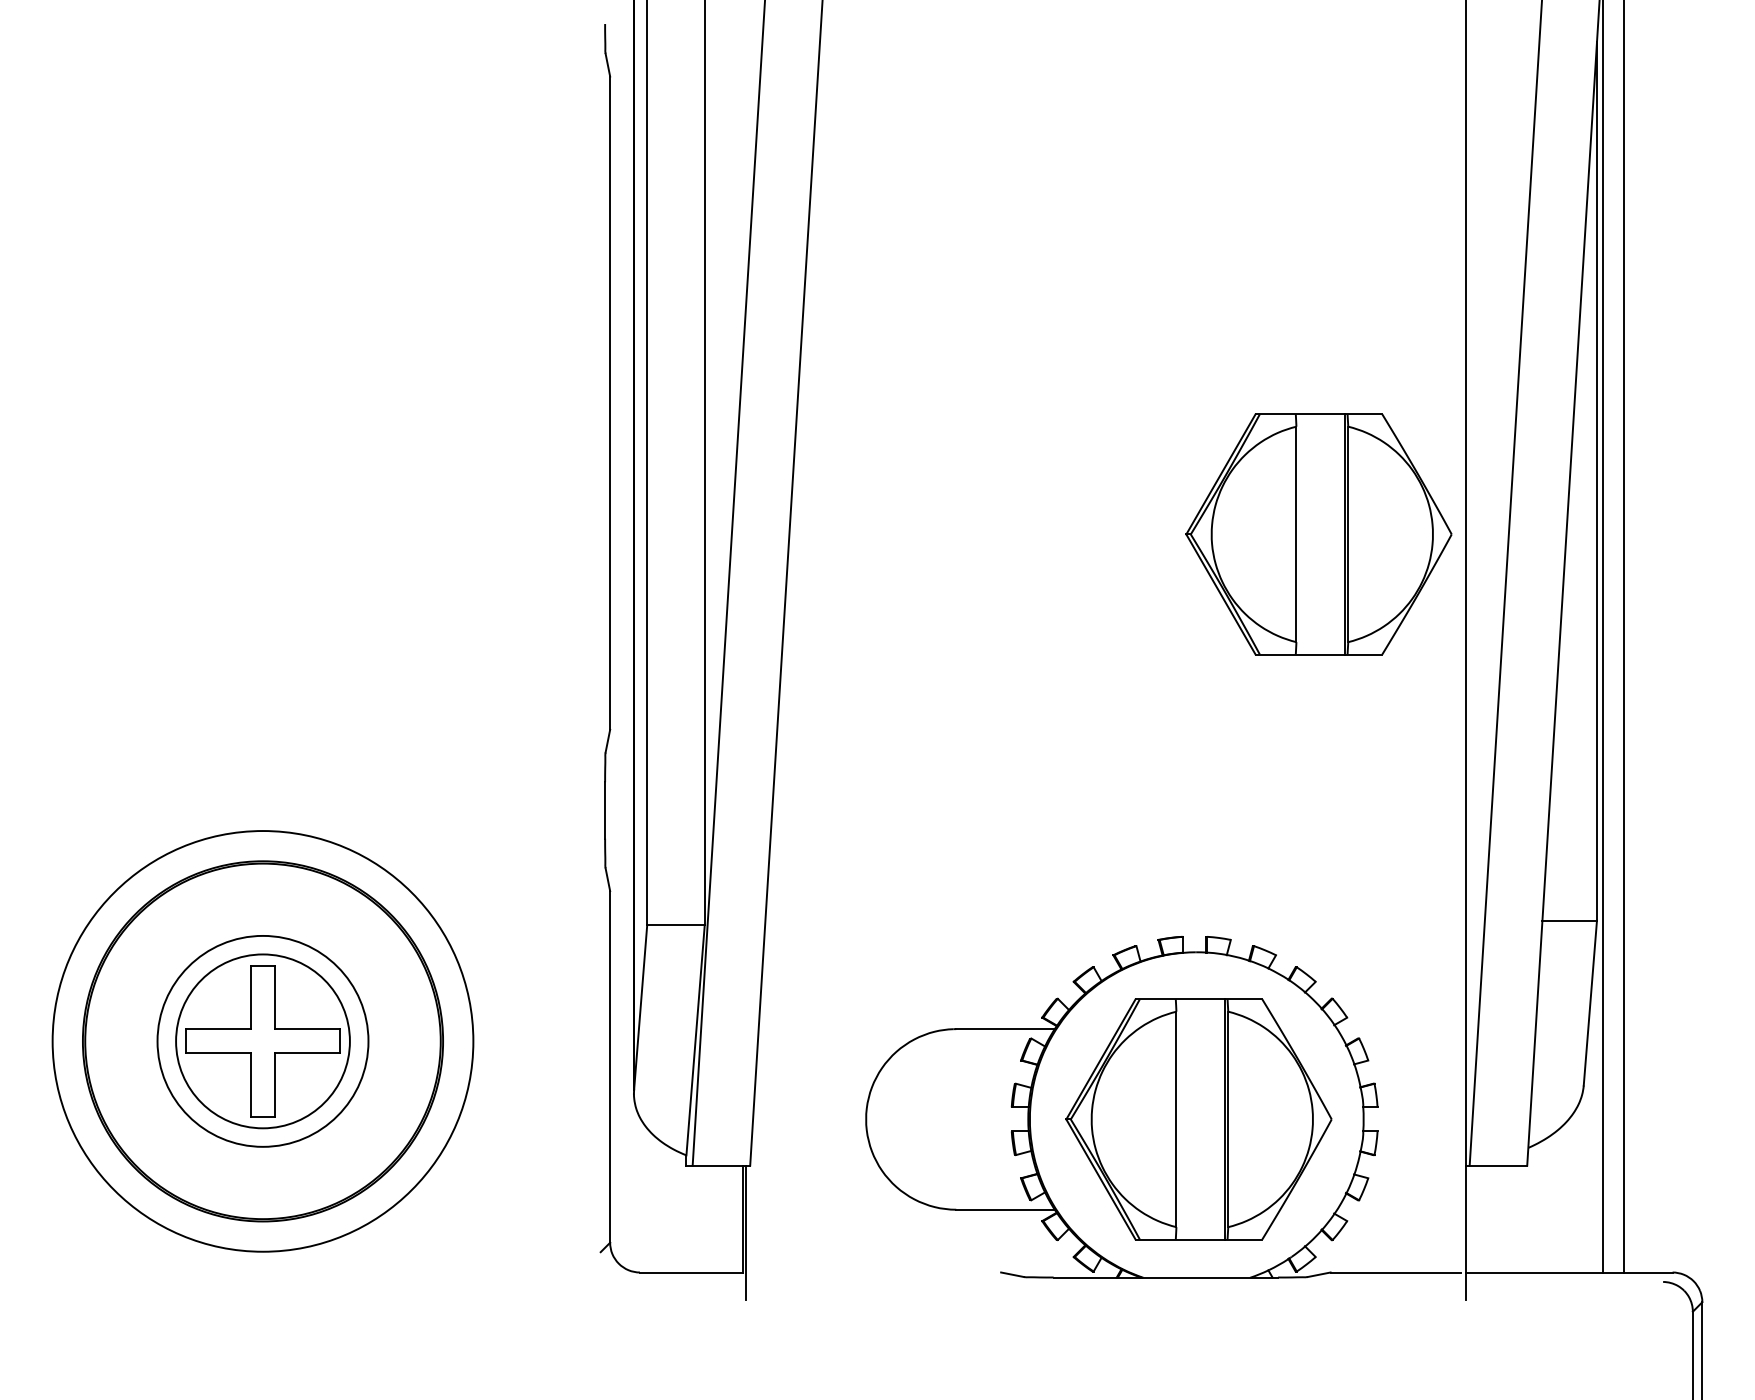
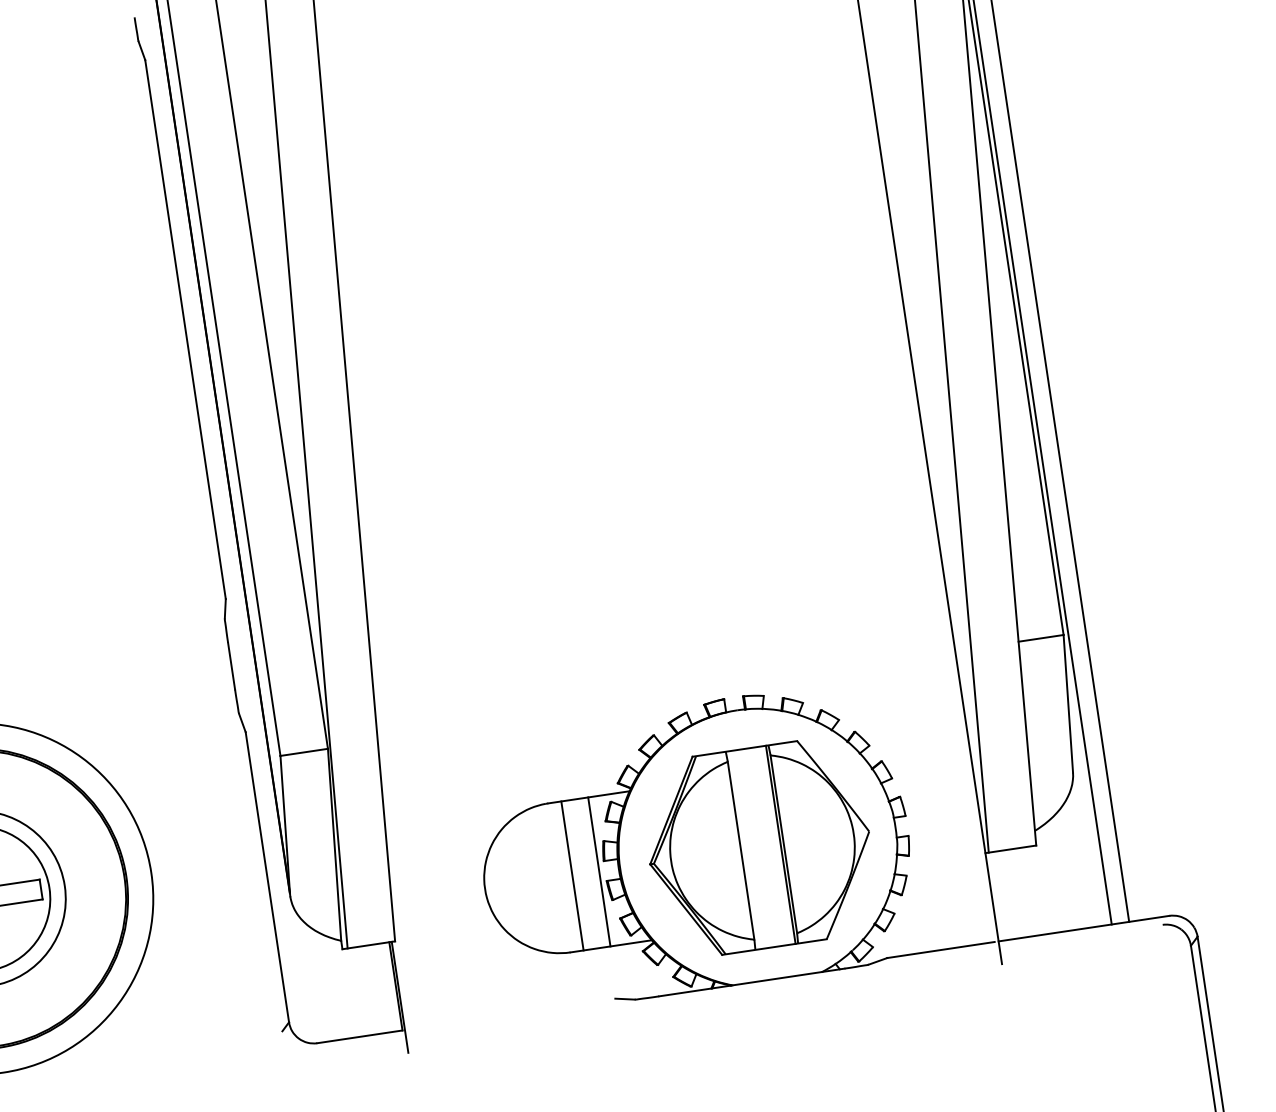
part: (1318, 534) -> (786, 350), removed
line: (972, 1119) -> (572, 875), added
line: (1004, 1119) -> (599, 872), added

